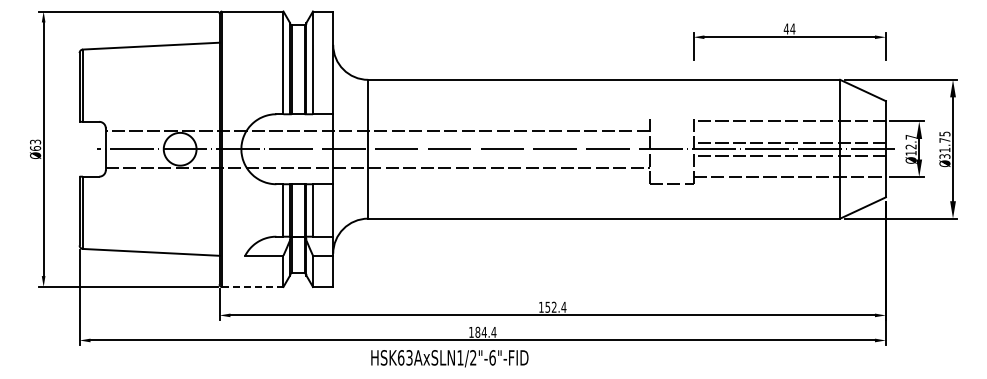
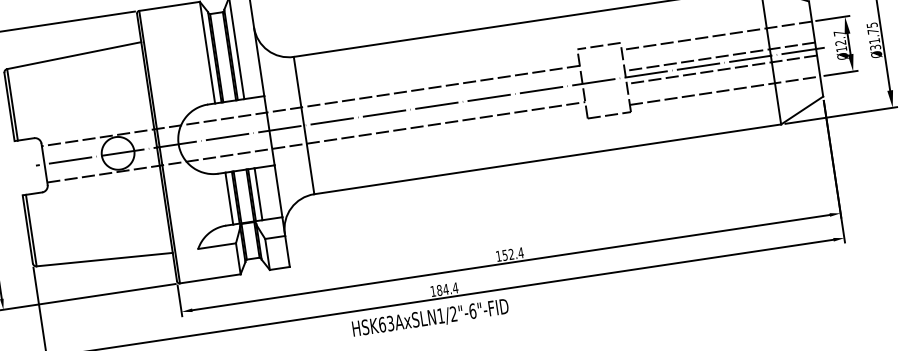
line: (671, 114) -> (598, 46), added
line: (252, 287) -> (210, 279), dashed -> solid
text: (449, 358) -> (430, 318), moved

